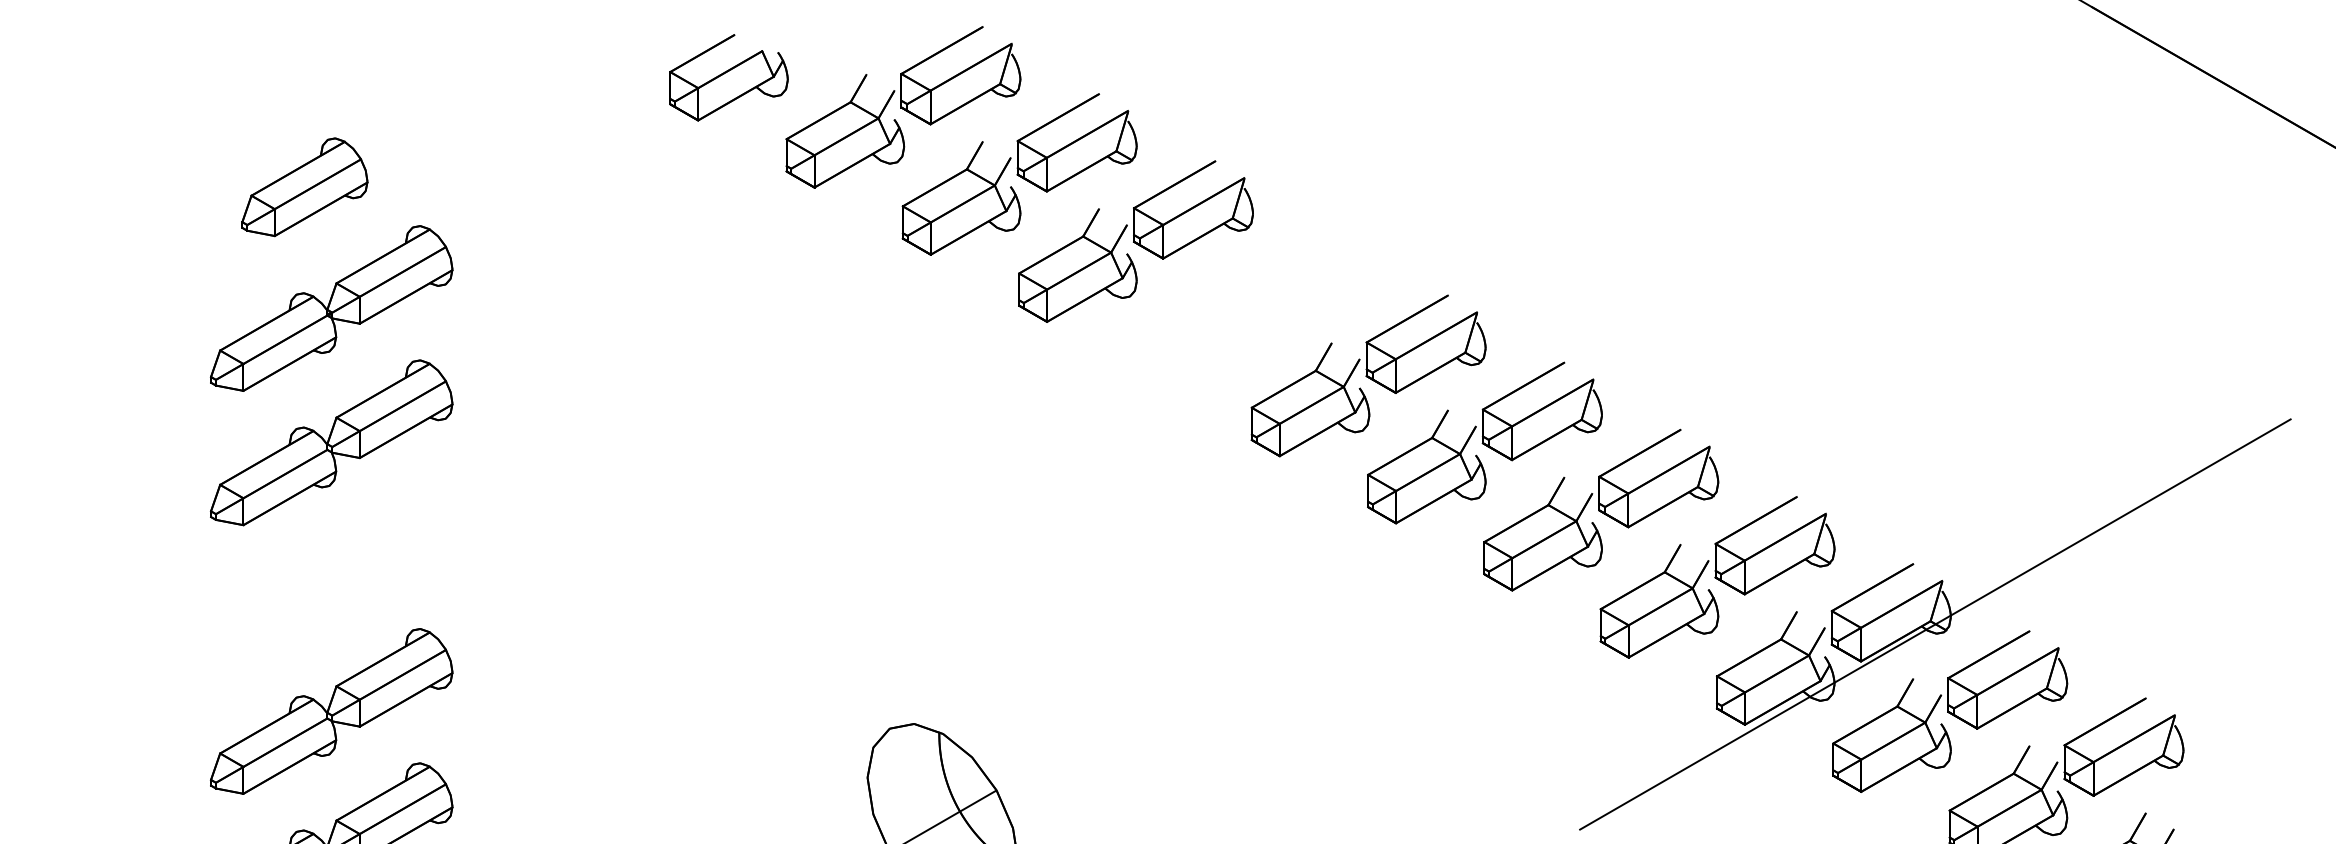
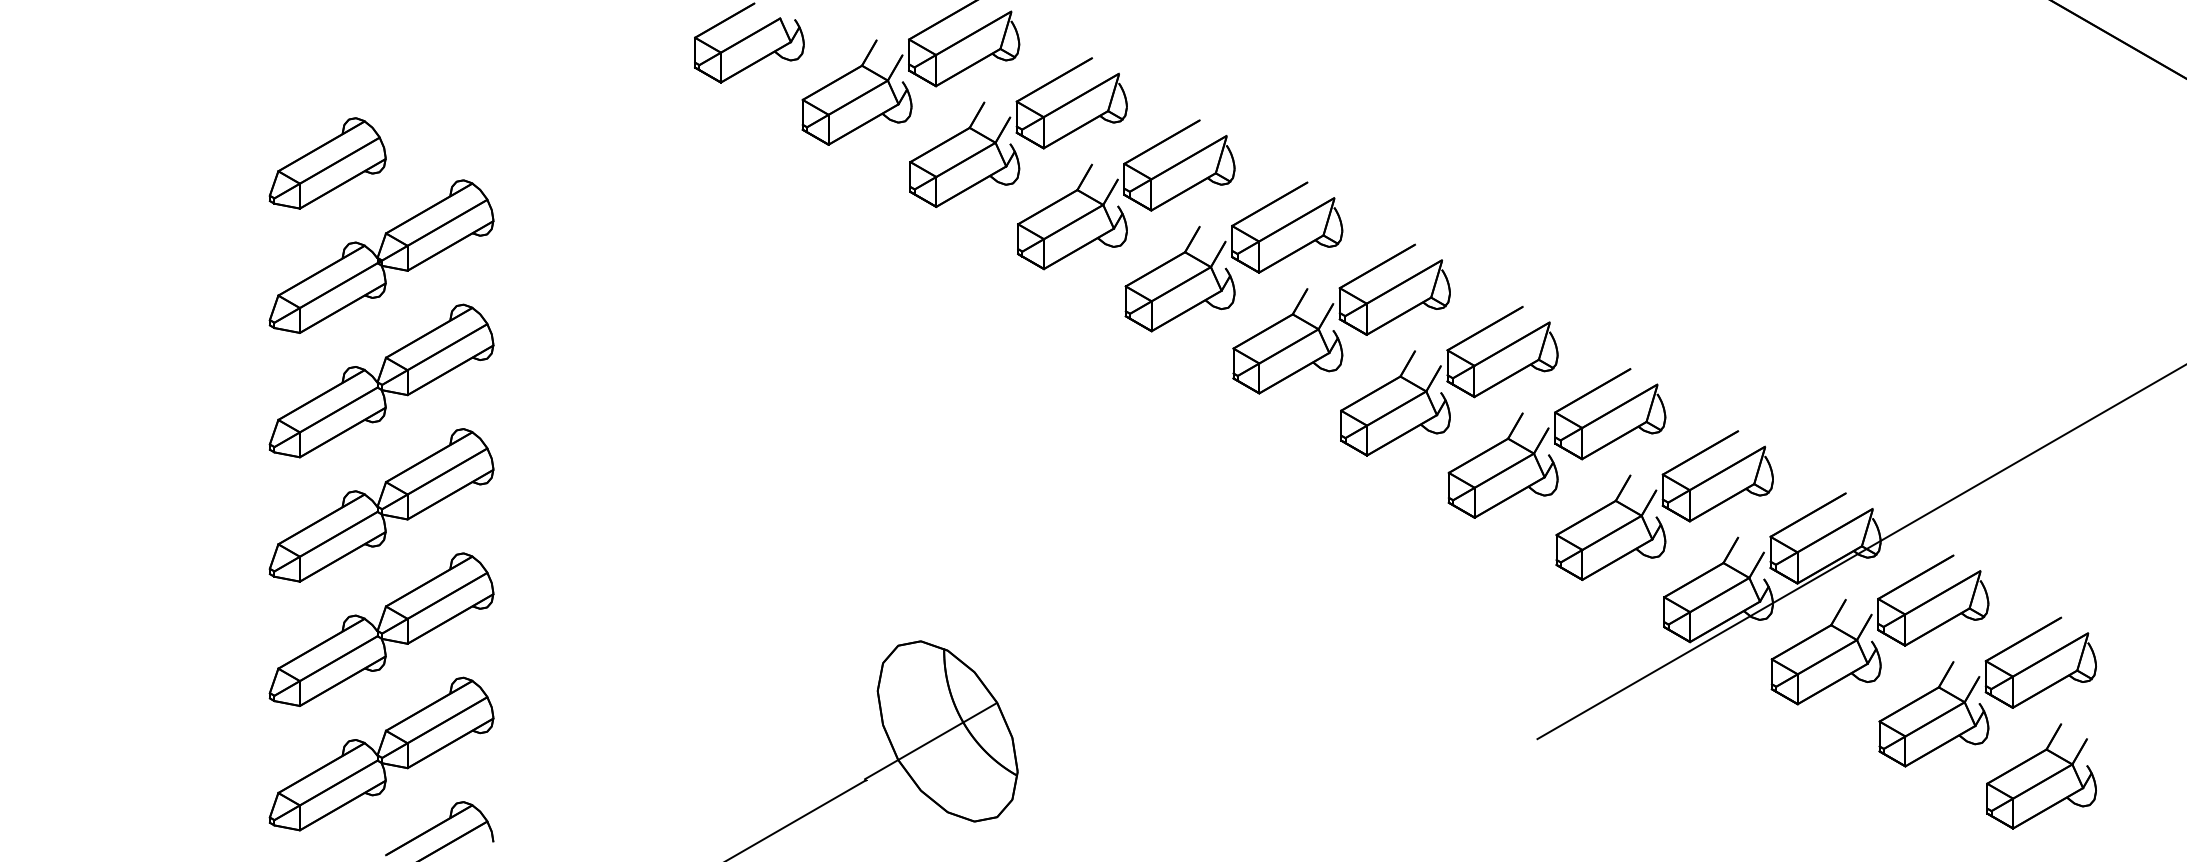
part: (304, 187) -> (327, 163), moved
part: (1251, 308) -> (1233, 256), added
part: (331, 577) -> (381, 505), added

